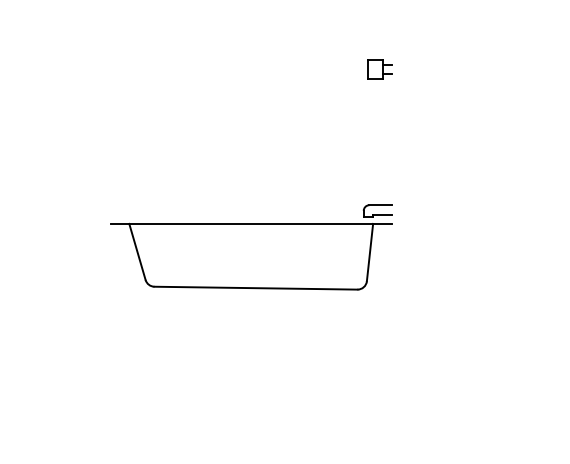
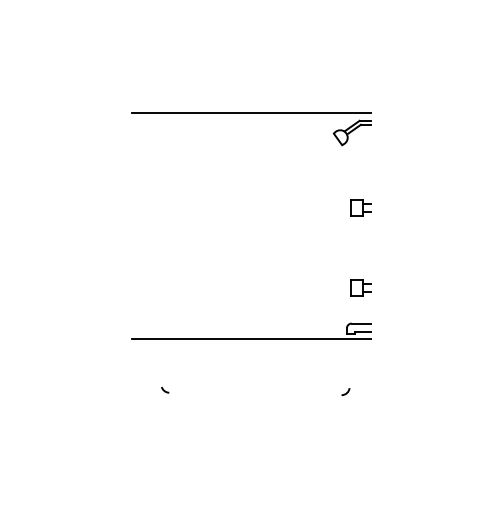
part: (379, 162) -> (360, 287), added
line: (137, 252) -> (154, 363), removed
line: (369, 252) -> (351, 363), removed
line: (256, 287) -> (255, 393), removed

